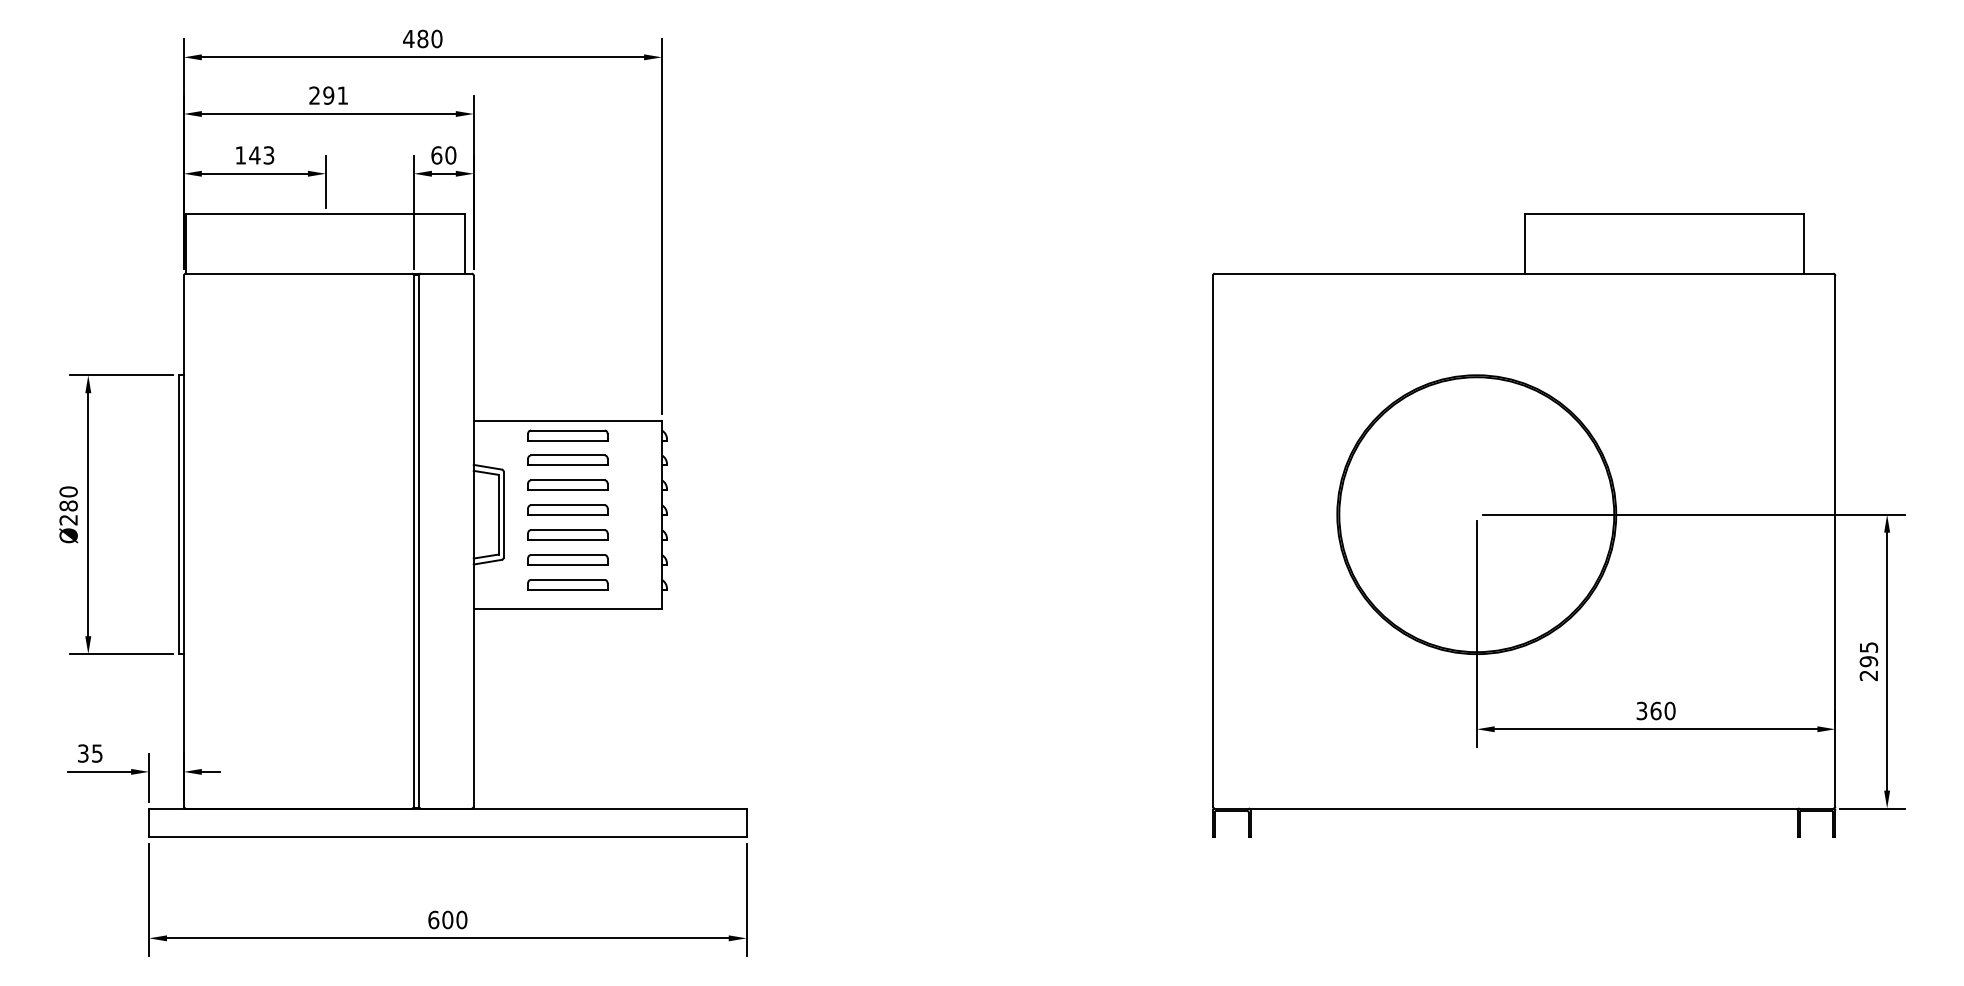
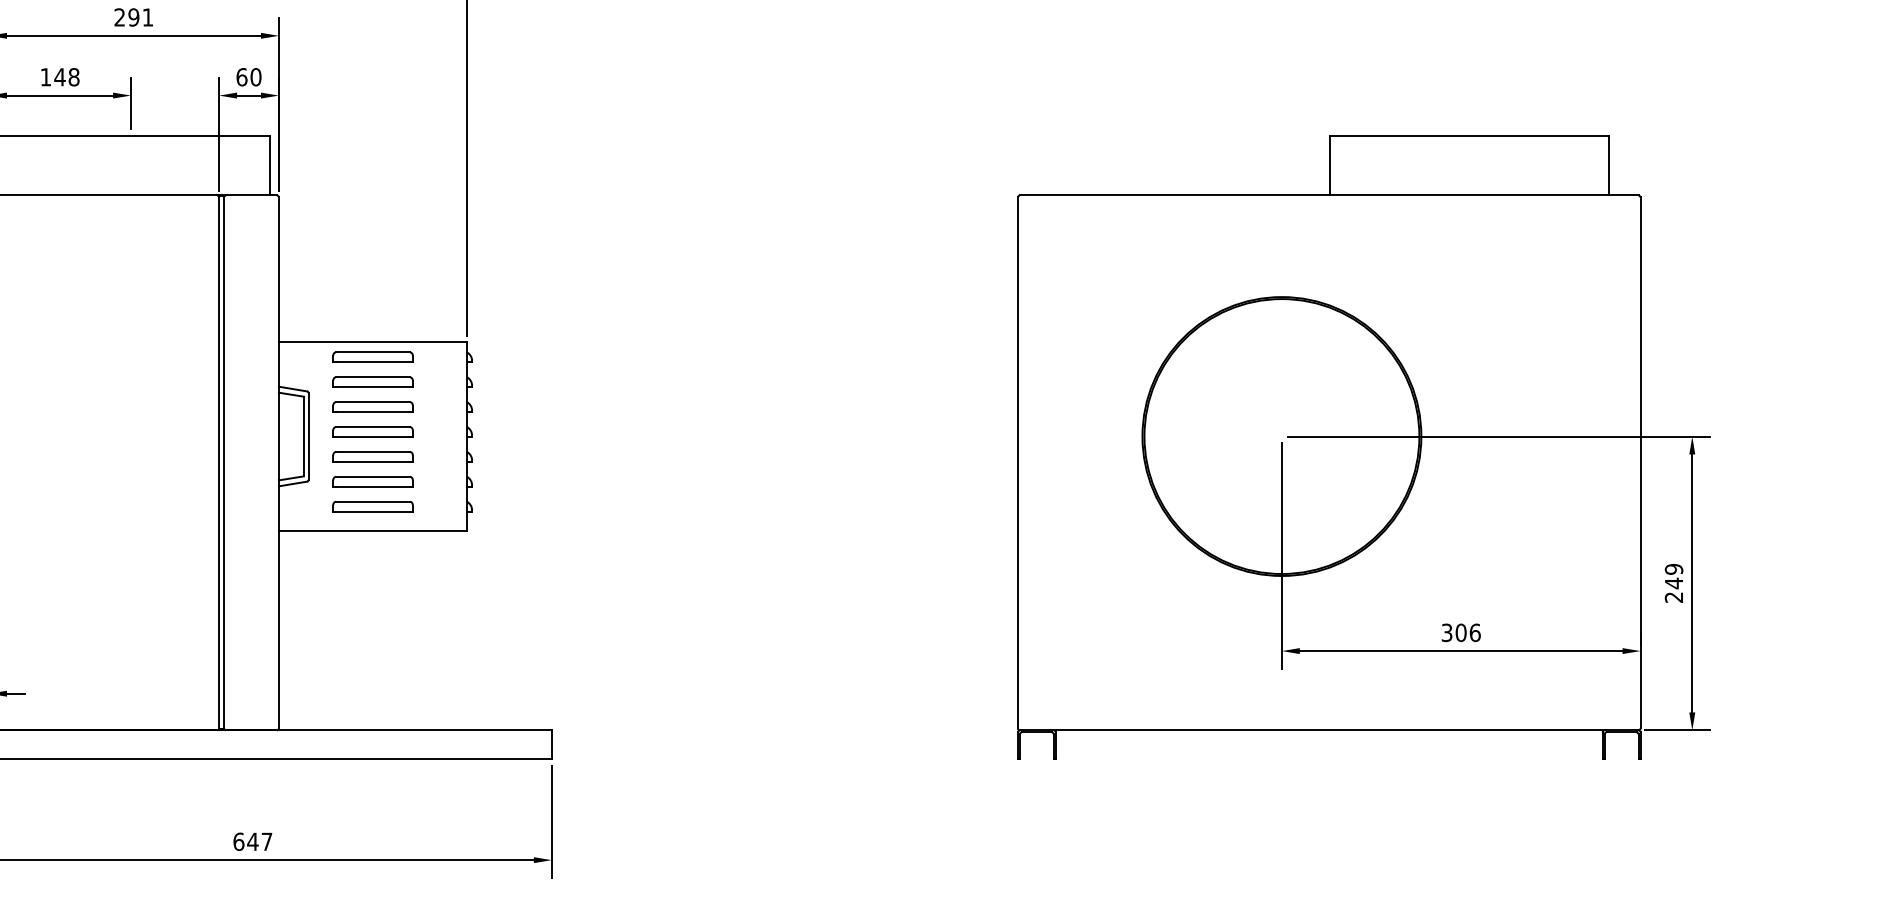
text: (268, 155) -> (73, 77), 143 -> 148
text: (1868, 654) -> (1673, 576), 295 -> 249
text: (1662, 710) -> (1467, 632), 360 -> 306
text: (454, 919) -> (259, 841), 600 -> 647

